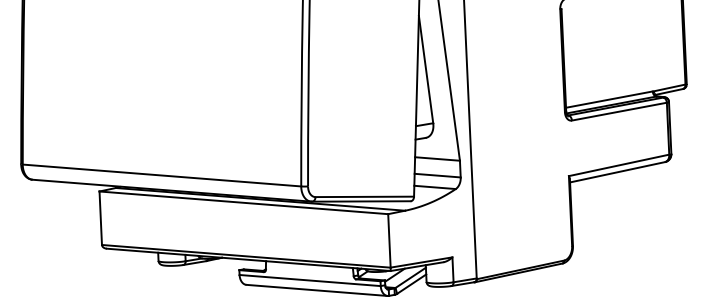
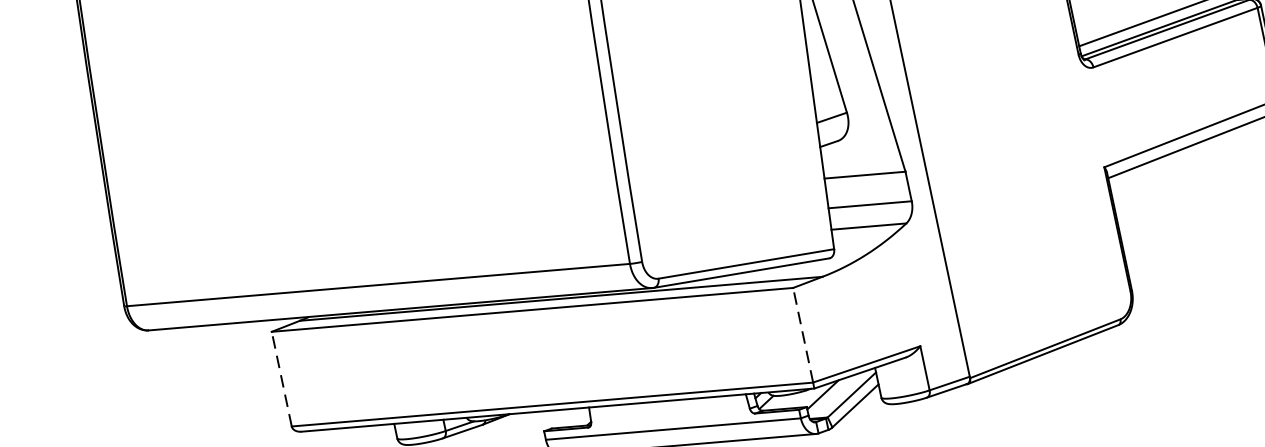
line: (100, 218) -> (281, 379), solid -> dashed
line: (389, 240) -> (803, 334), solid -> dashed

